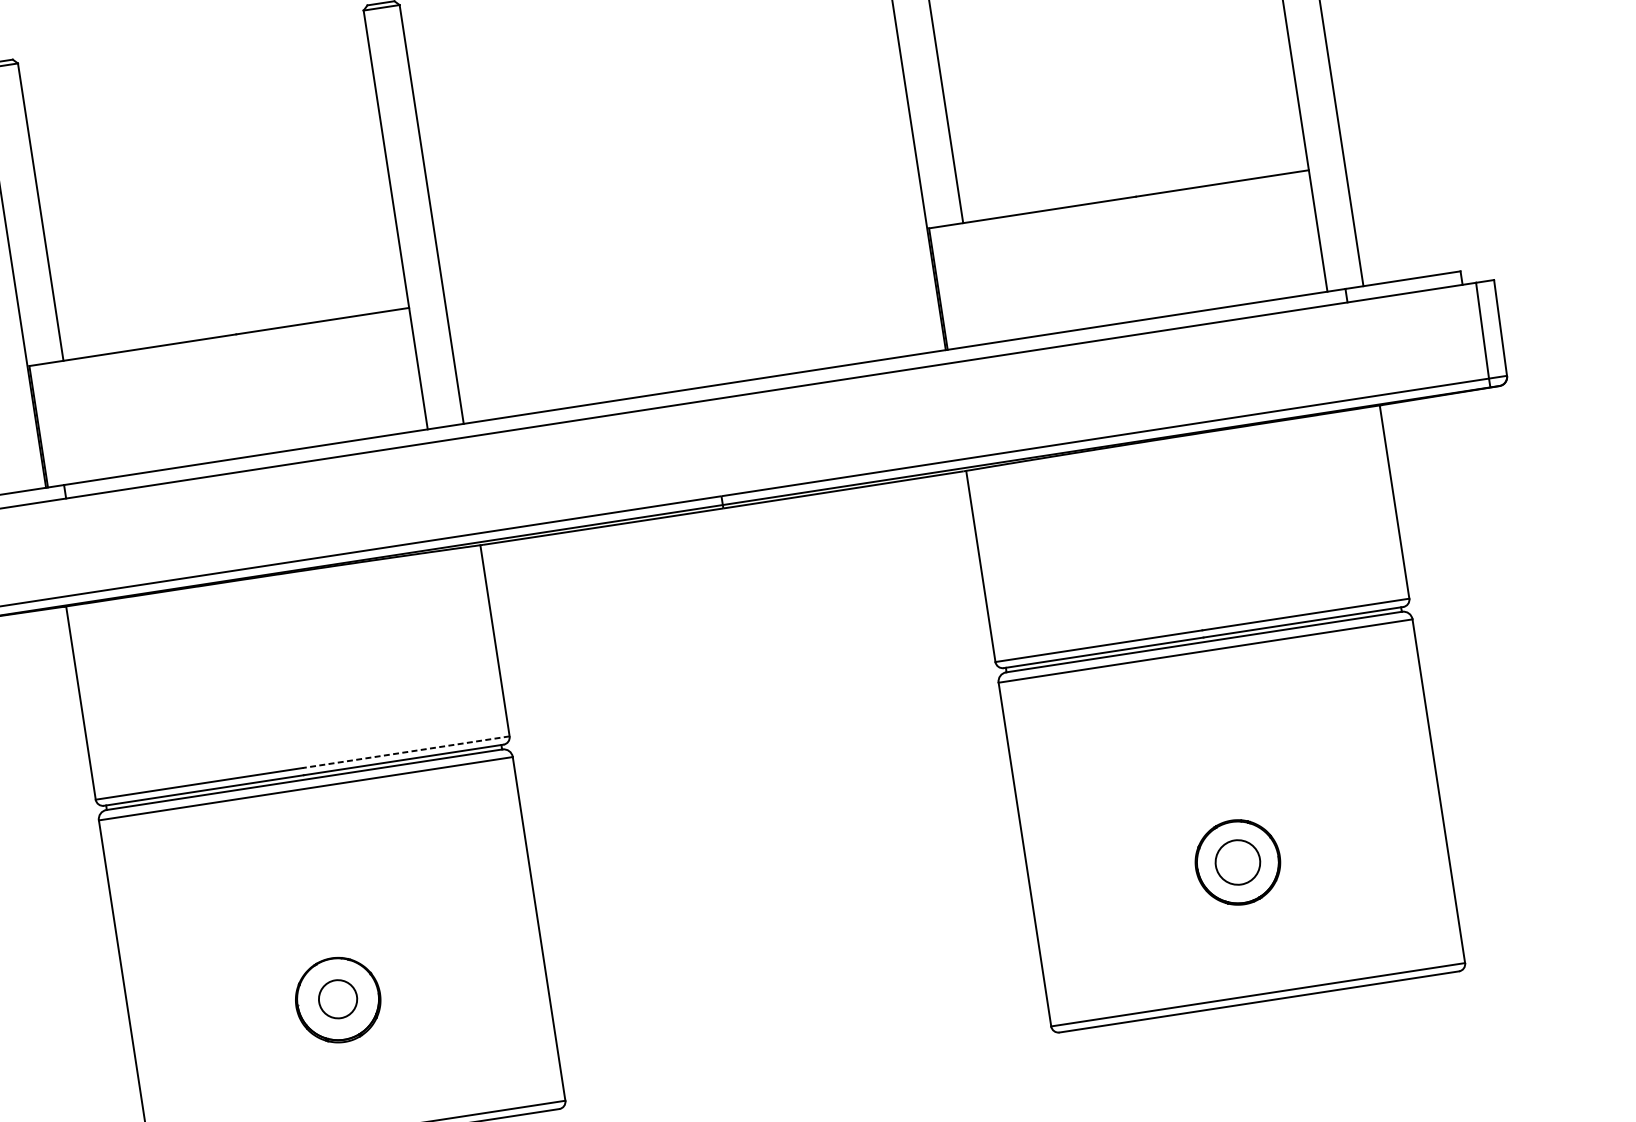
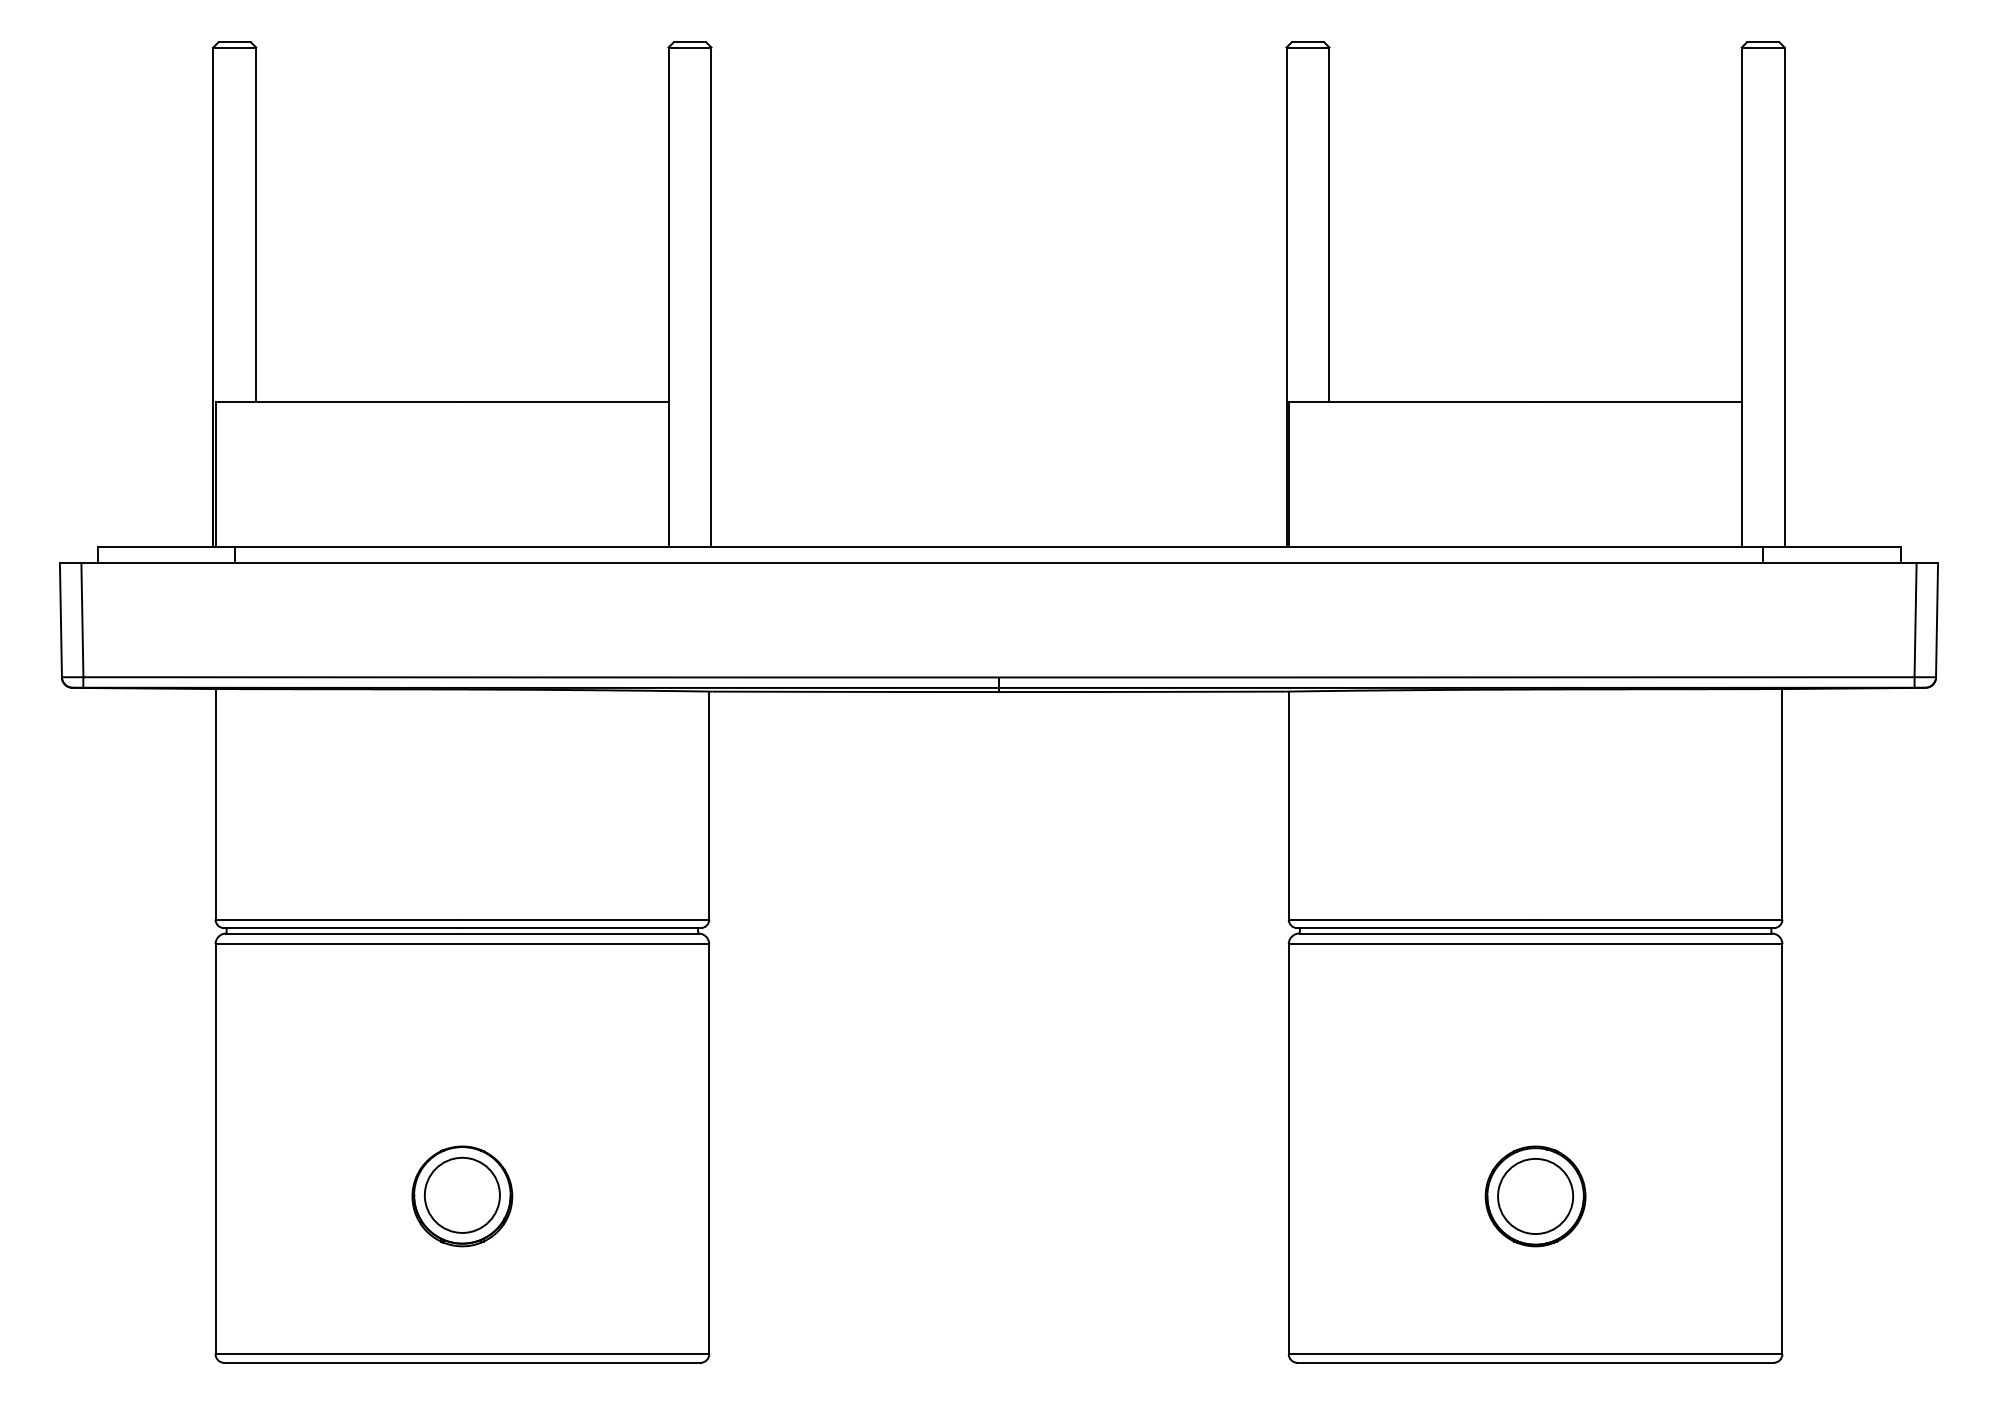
line: (405, 752) -> (585, 919), dashed -> solid
circle: (1237, 862) -> (1535, 1196), size x1.43
circle: (337, 998) -> (461, 1194), size x1.67

